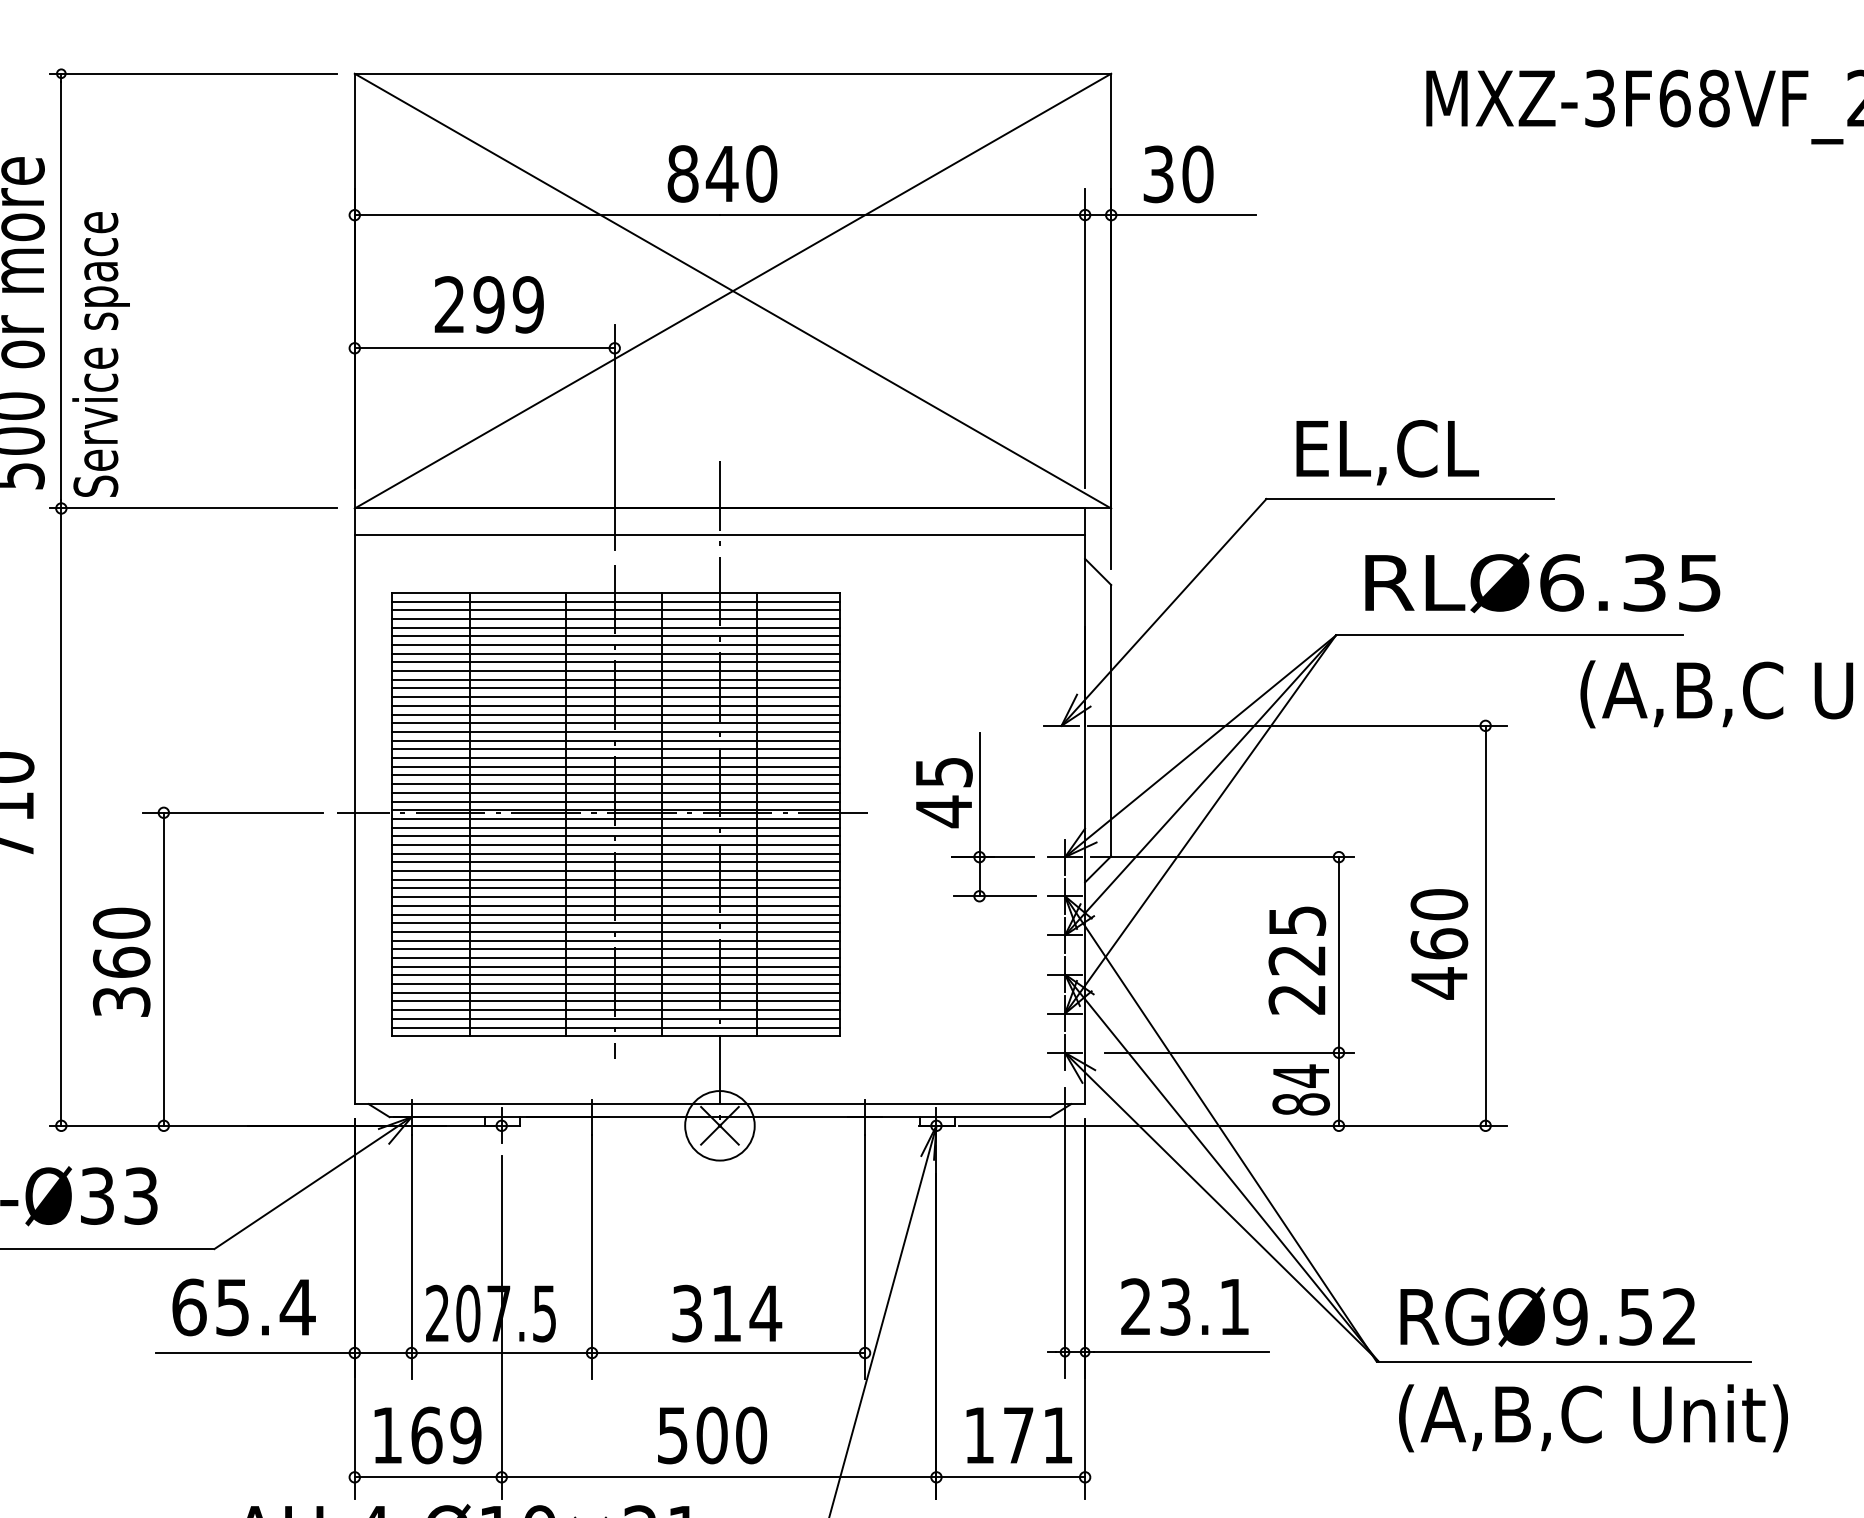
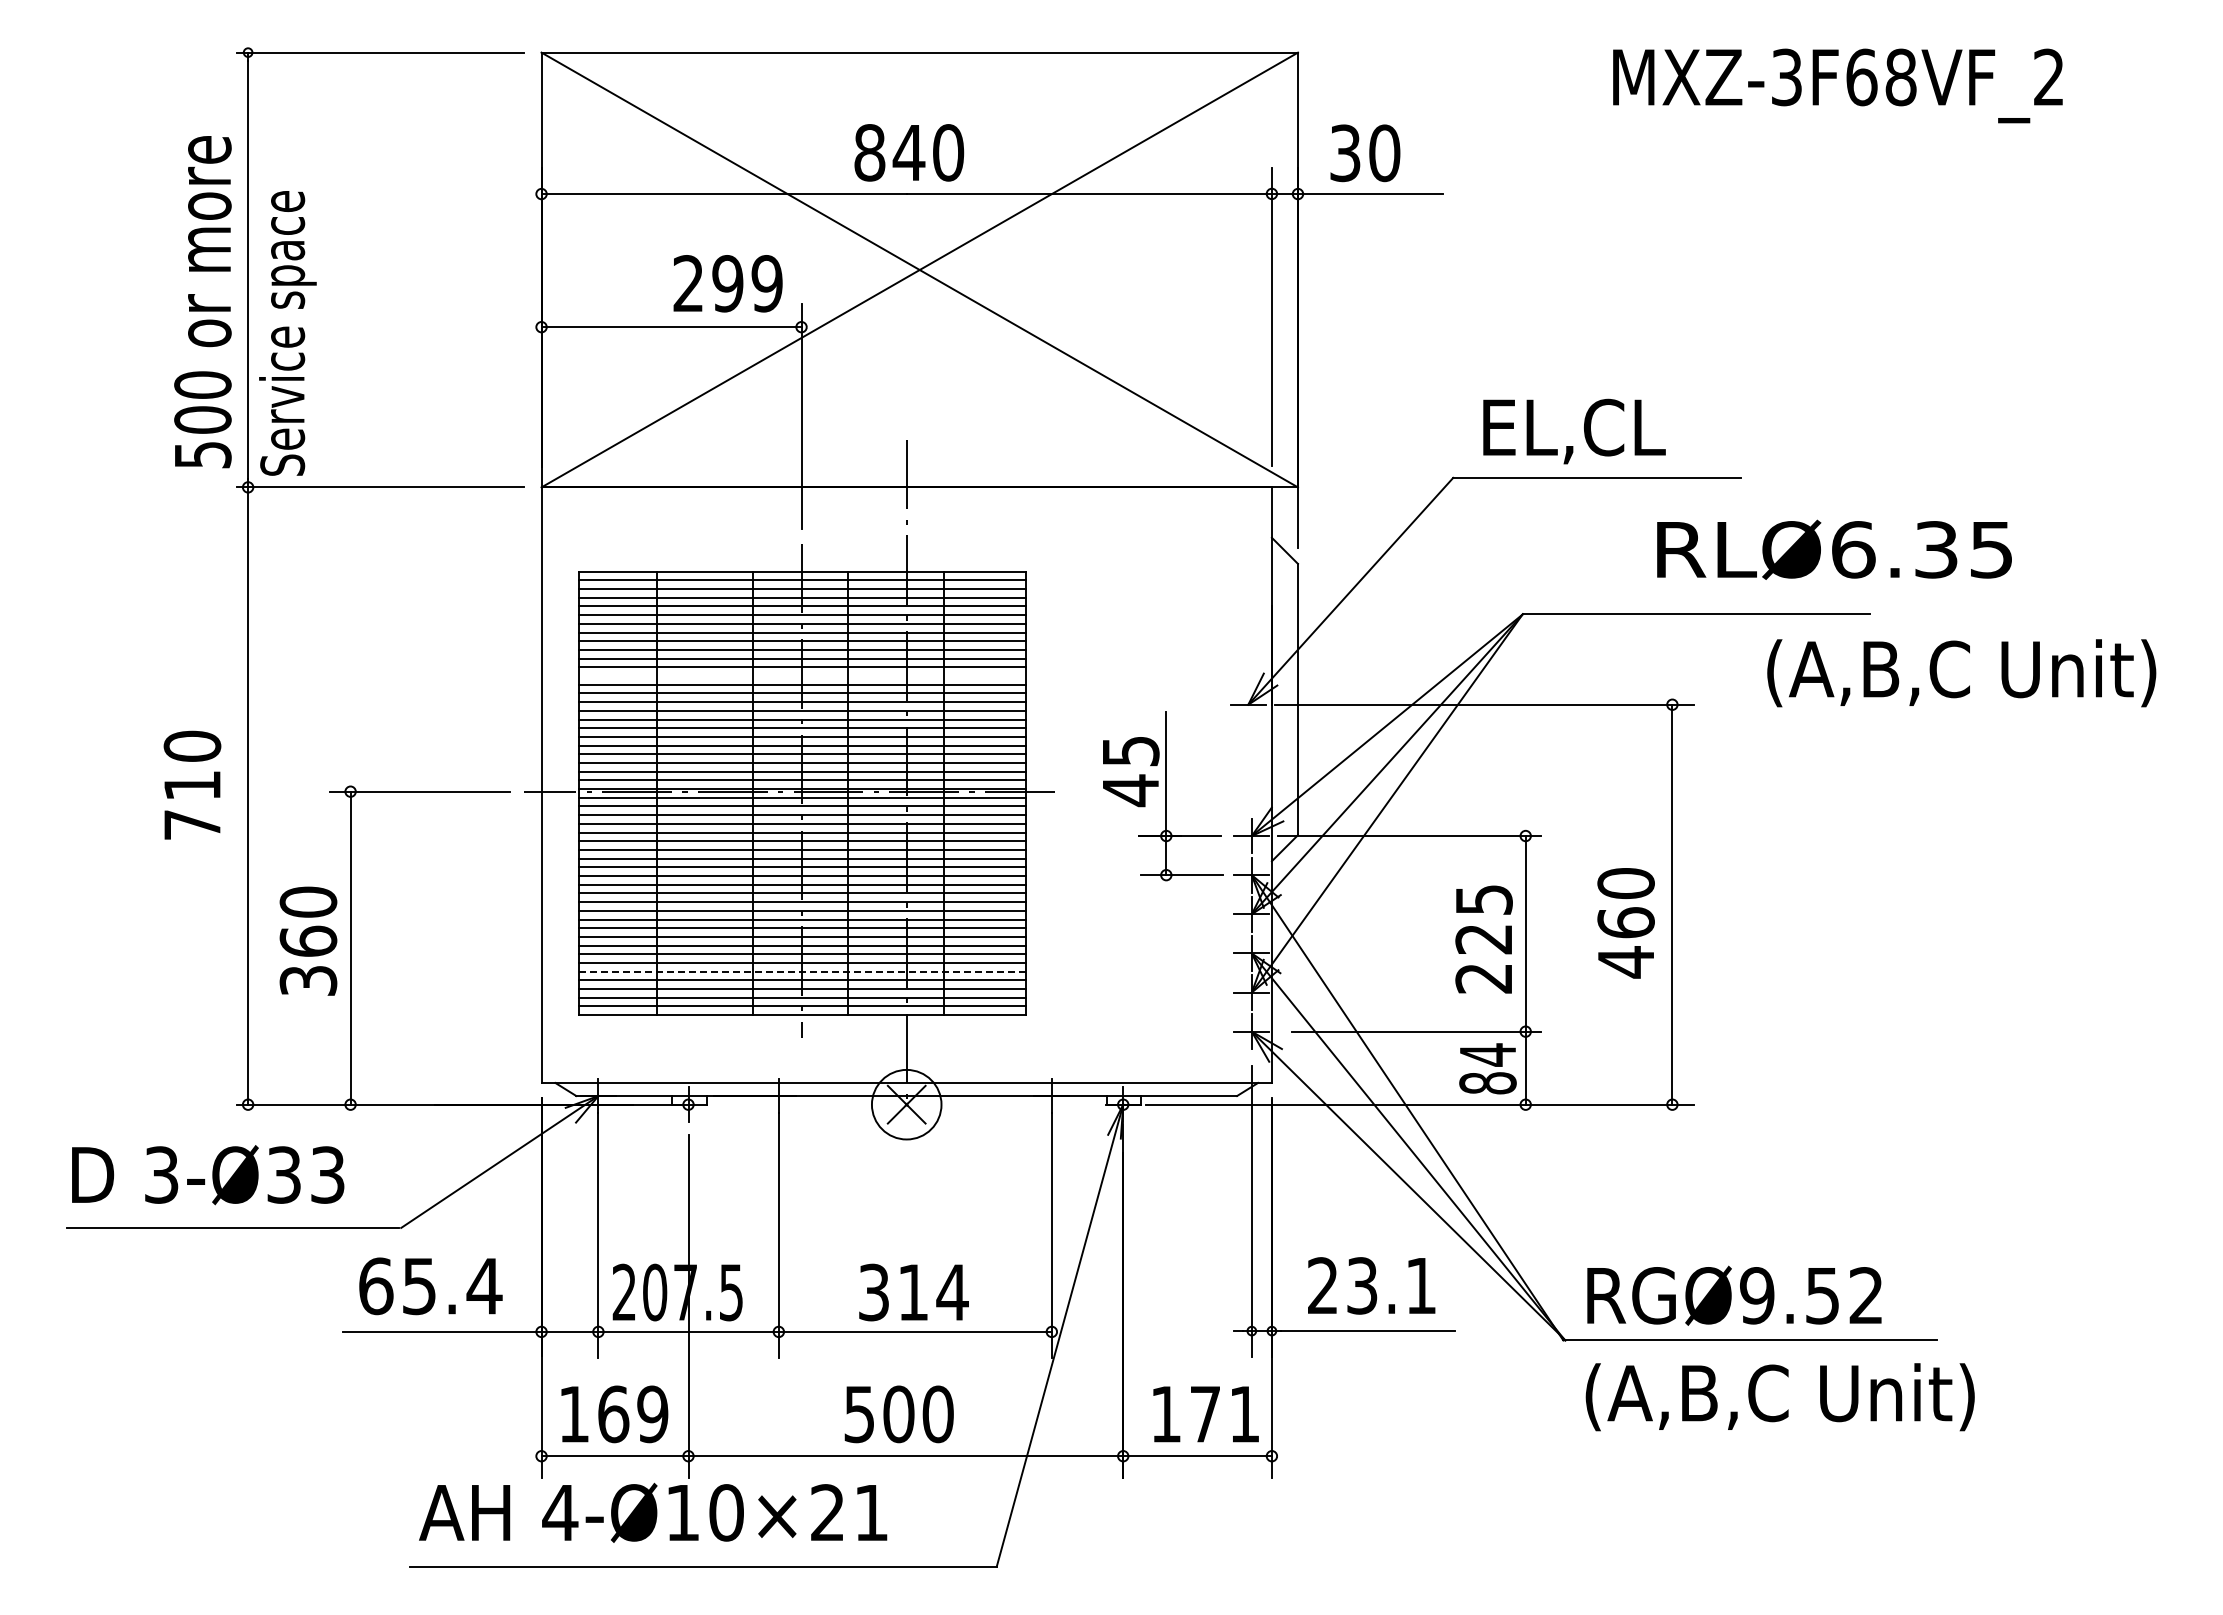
text: (488, 304) -> (727, 283), moved
line: (719, 534) -> (906, 513), removed
text: (1542, 582) -> (1834, 549), moved
line: (615, 697) -> (802, 676), removed
line: (615, 992) -> (802, 971), solid -> dashed

